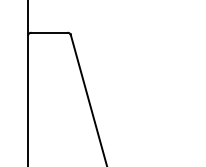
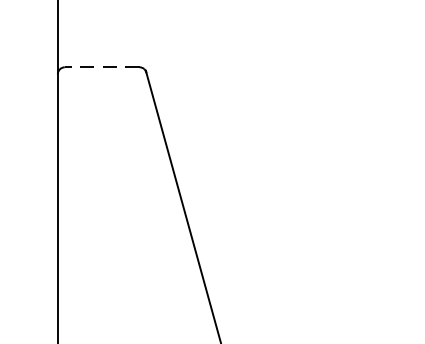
line: (49, 32) -> (102, 66), solid -> dashed

